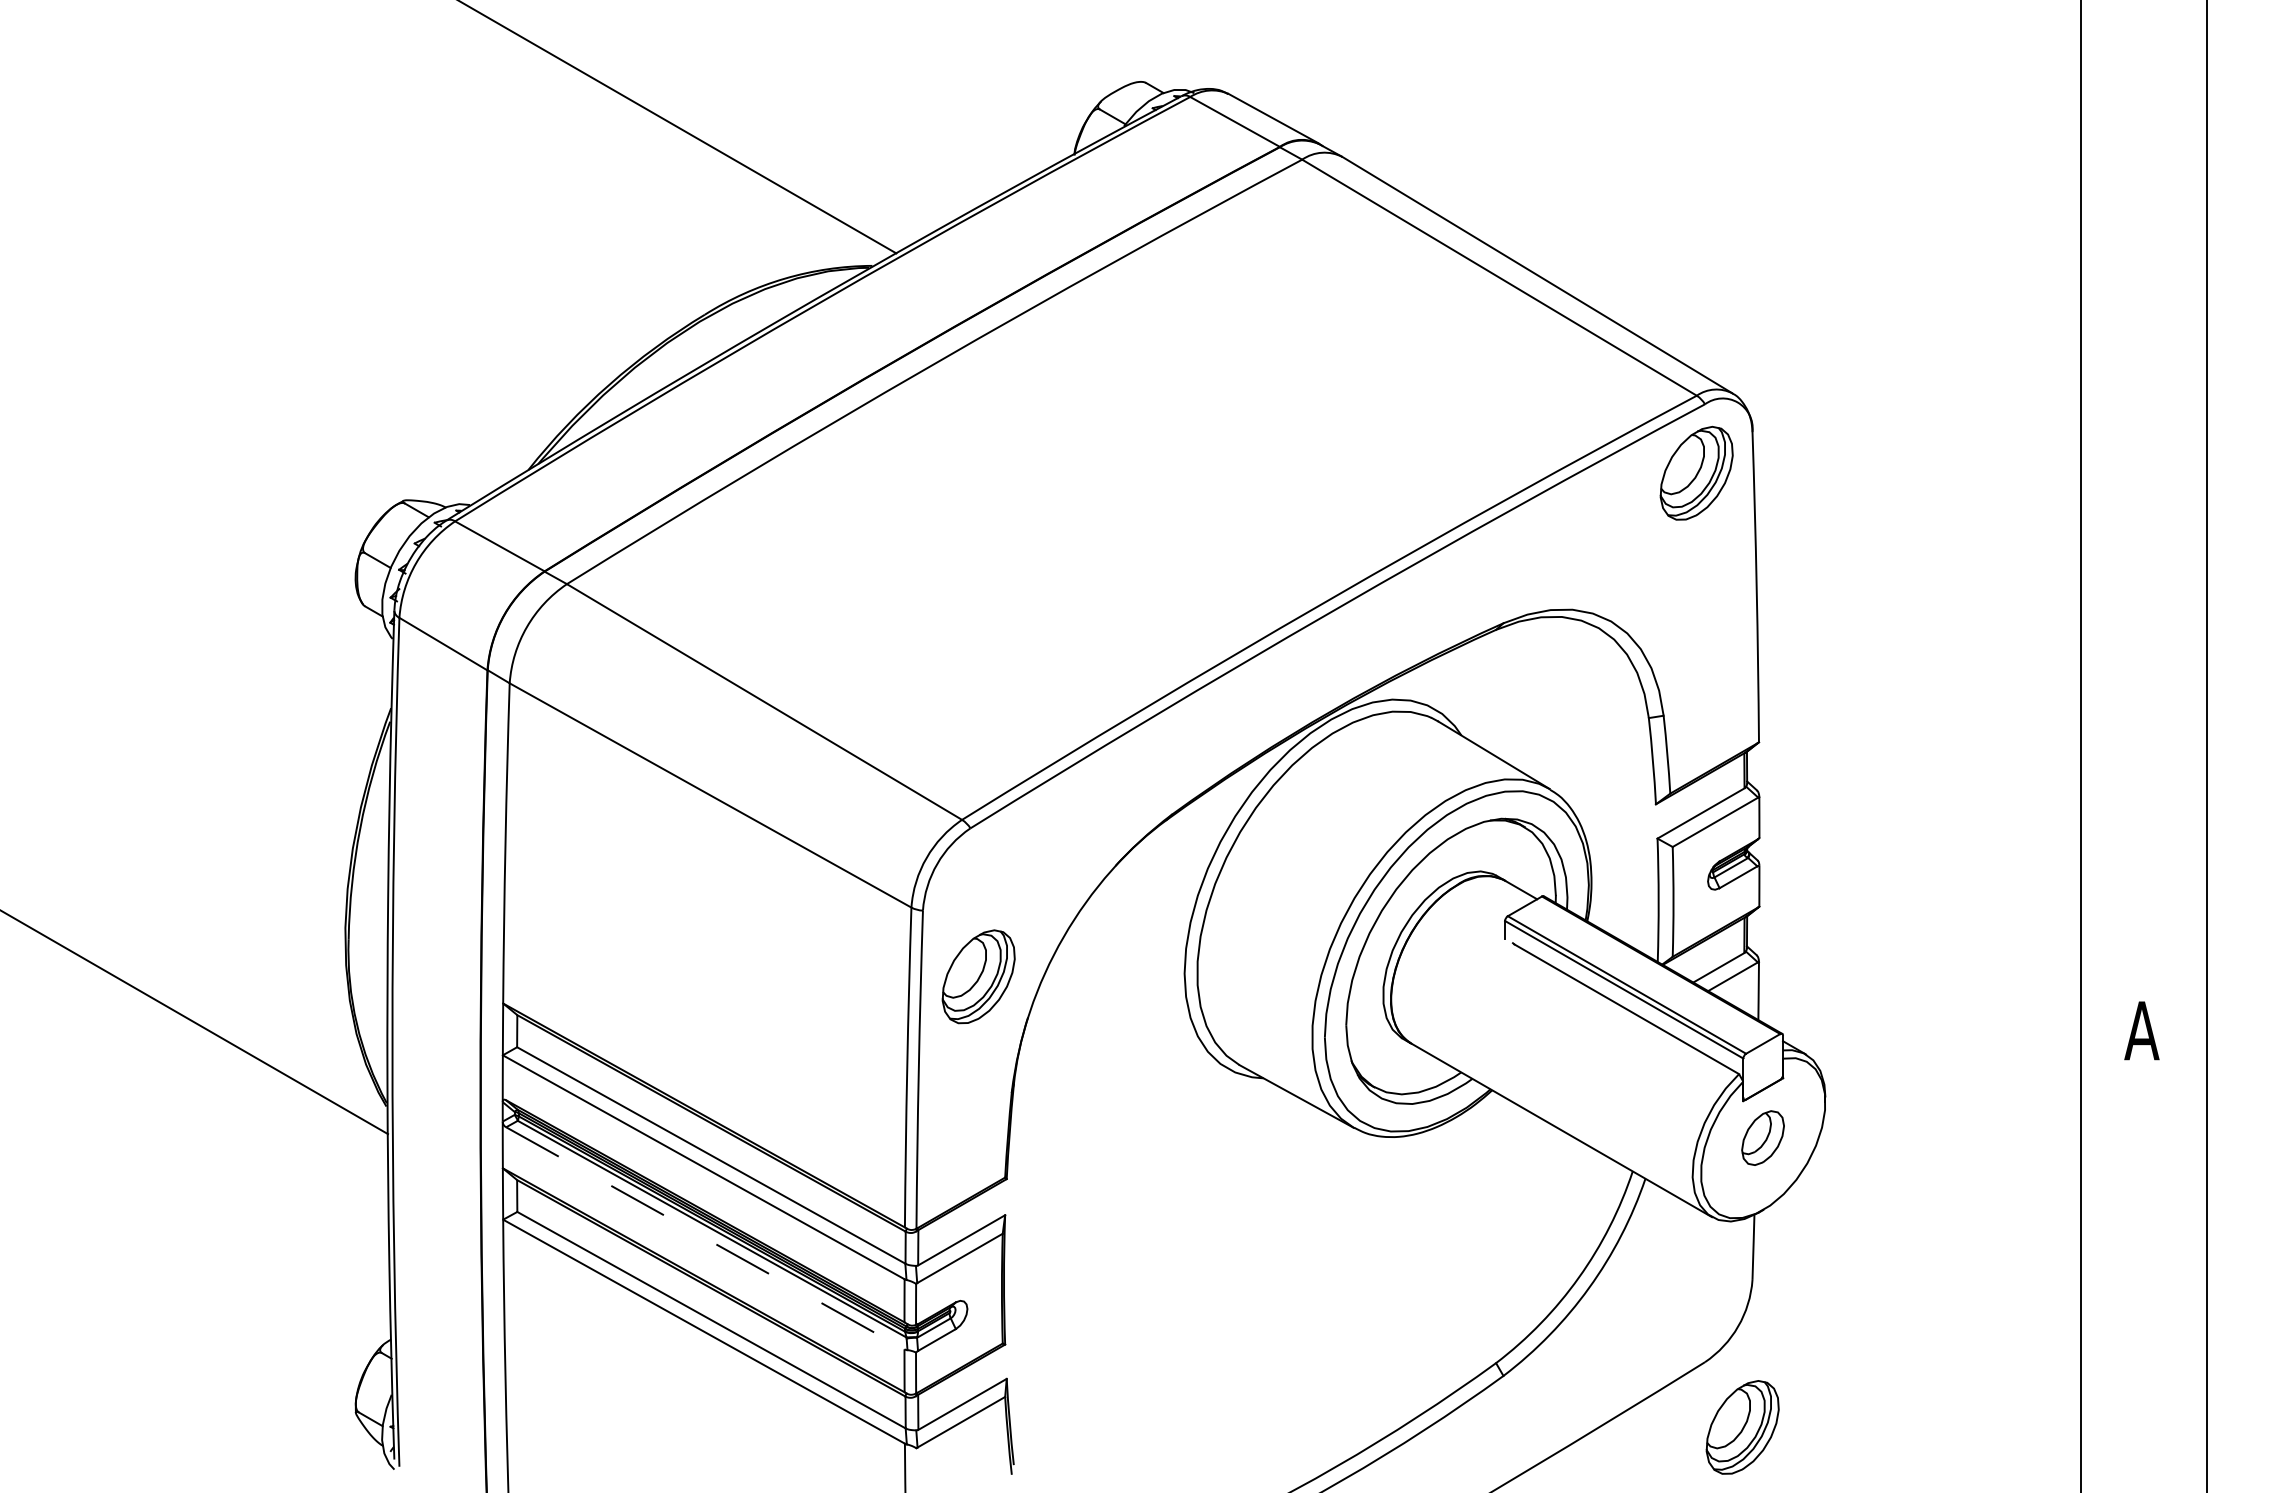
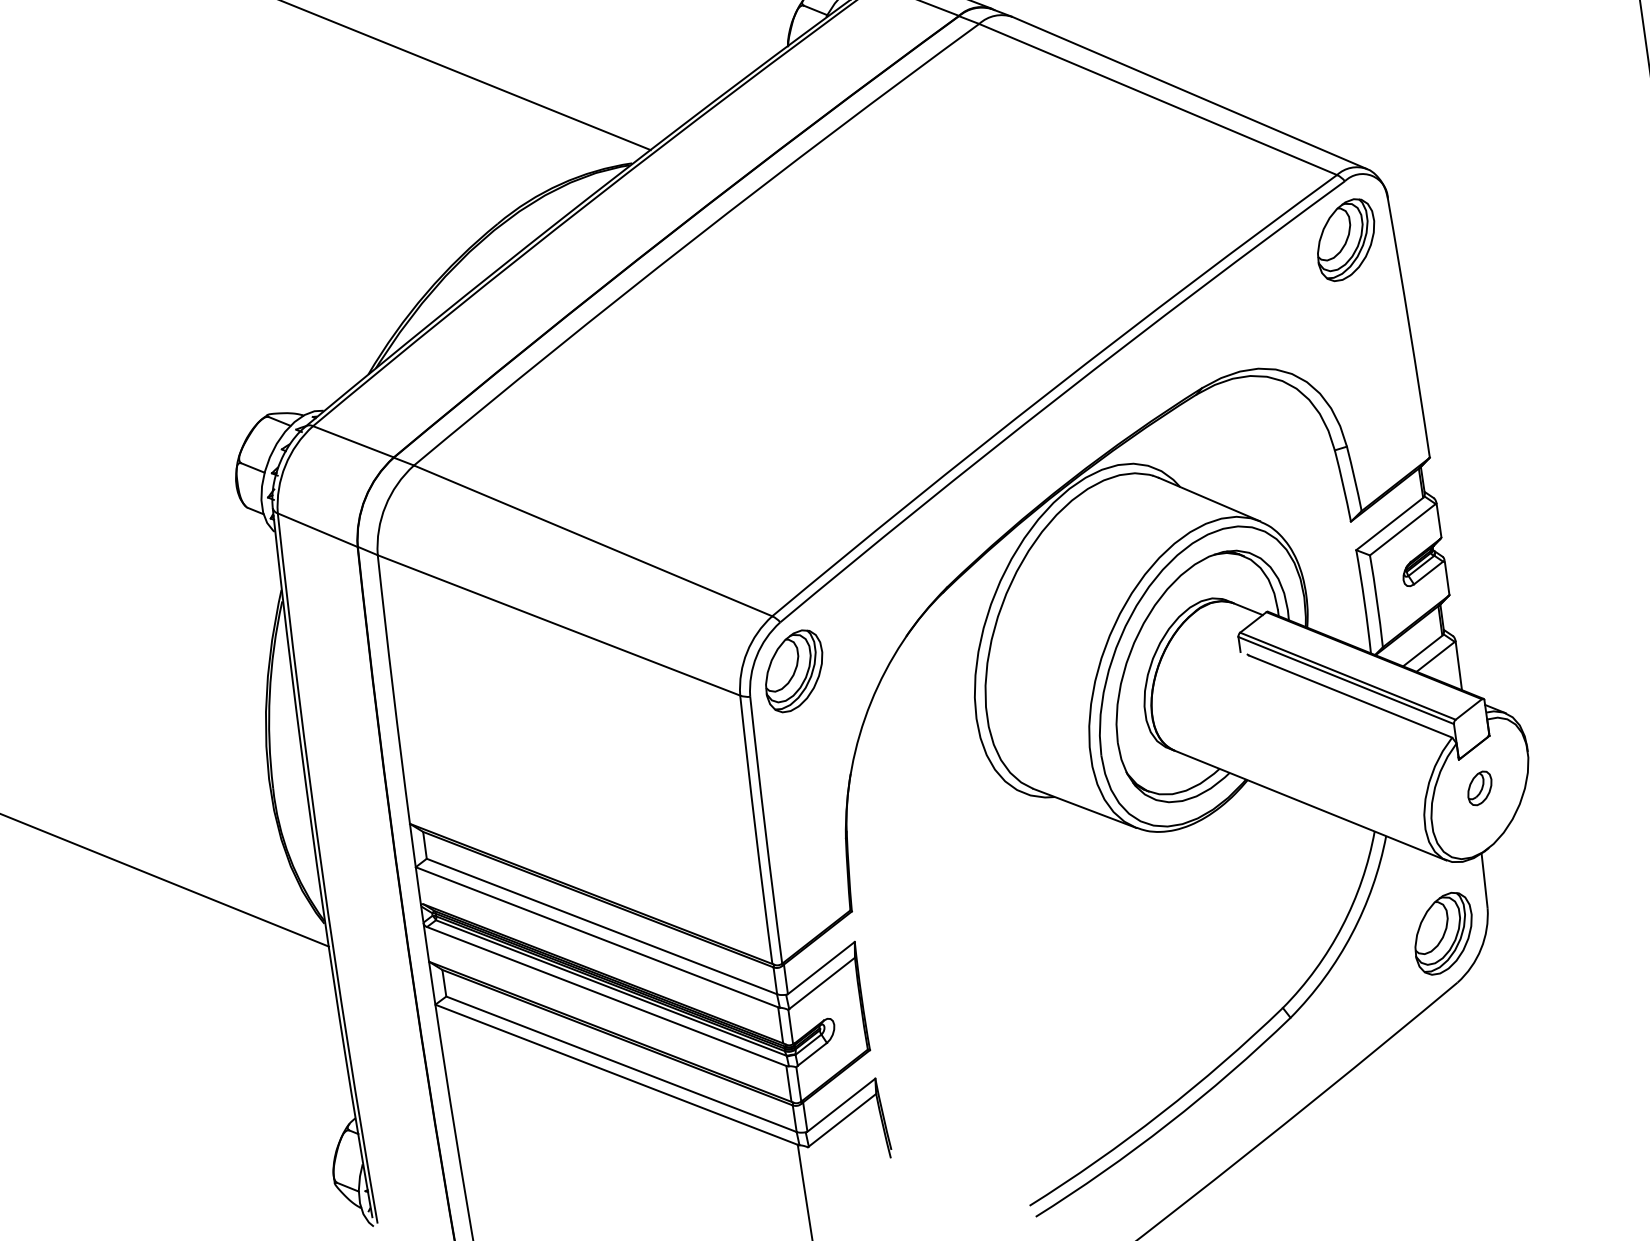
part: (978, 976) -> (793, 670), moved
part: (1763, 1138) -> (1480, 788), size x0.71
line: (705, 1238) -> (606, 996), dashed -> solid
part: (1742, 1427) -> (1443, 933), moved

